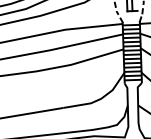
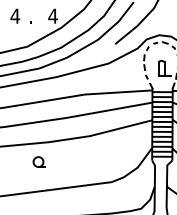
part: (28, 88) -> (38, 161), added

